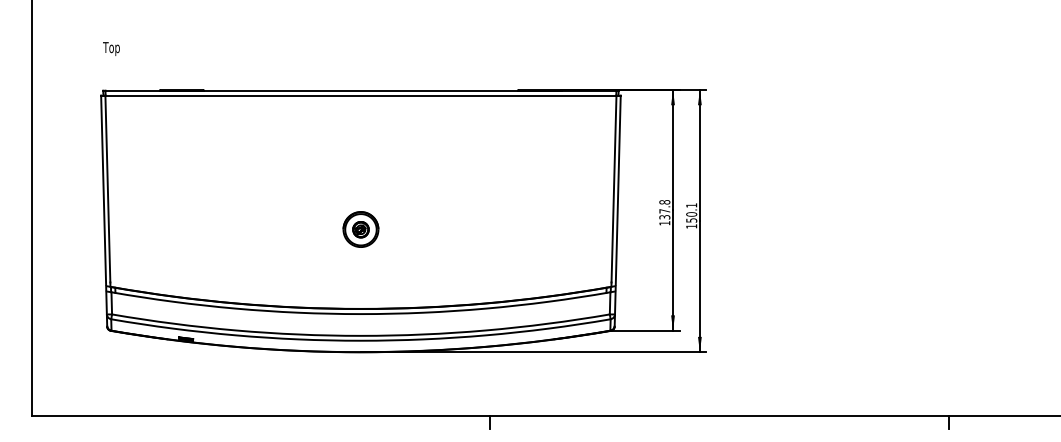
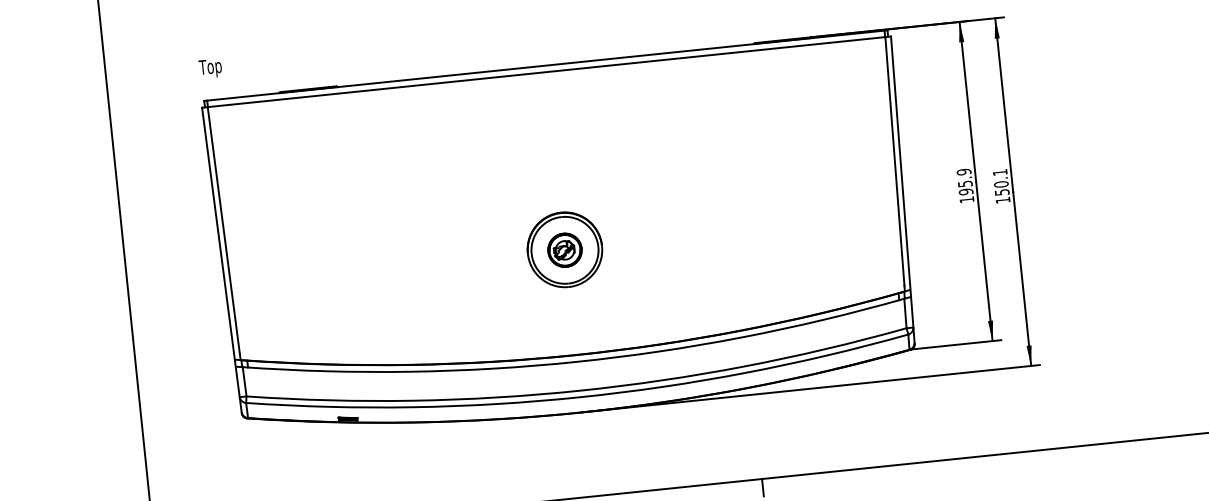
text: (111, 48) -> (210, 67), moved
text: (664, 209) -> (964, 181), 137.8 -> 195.9
part: (360, 229) -> (564, 249), size x1.6

